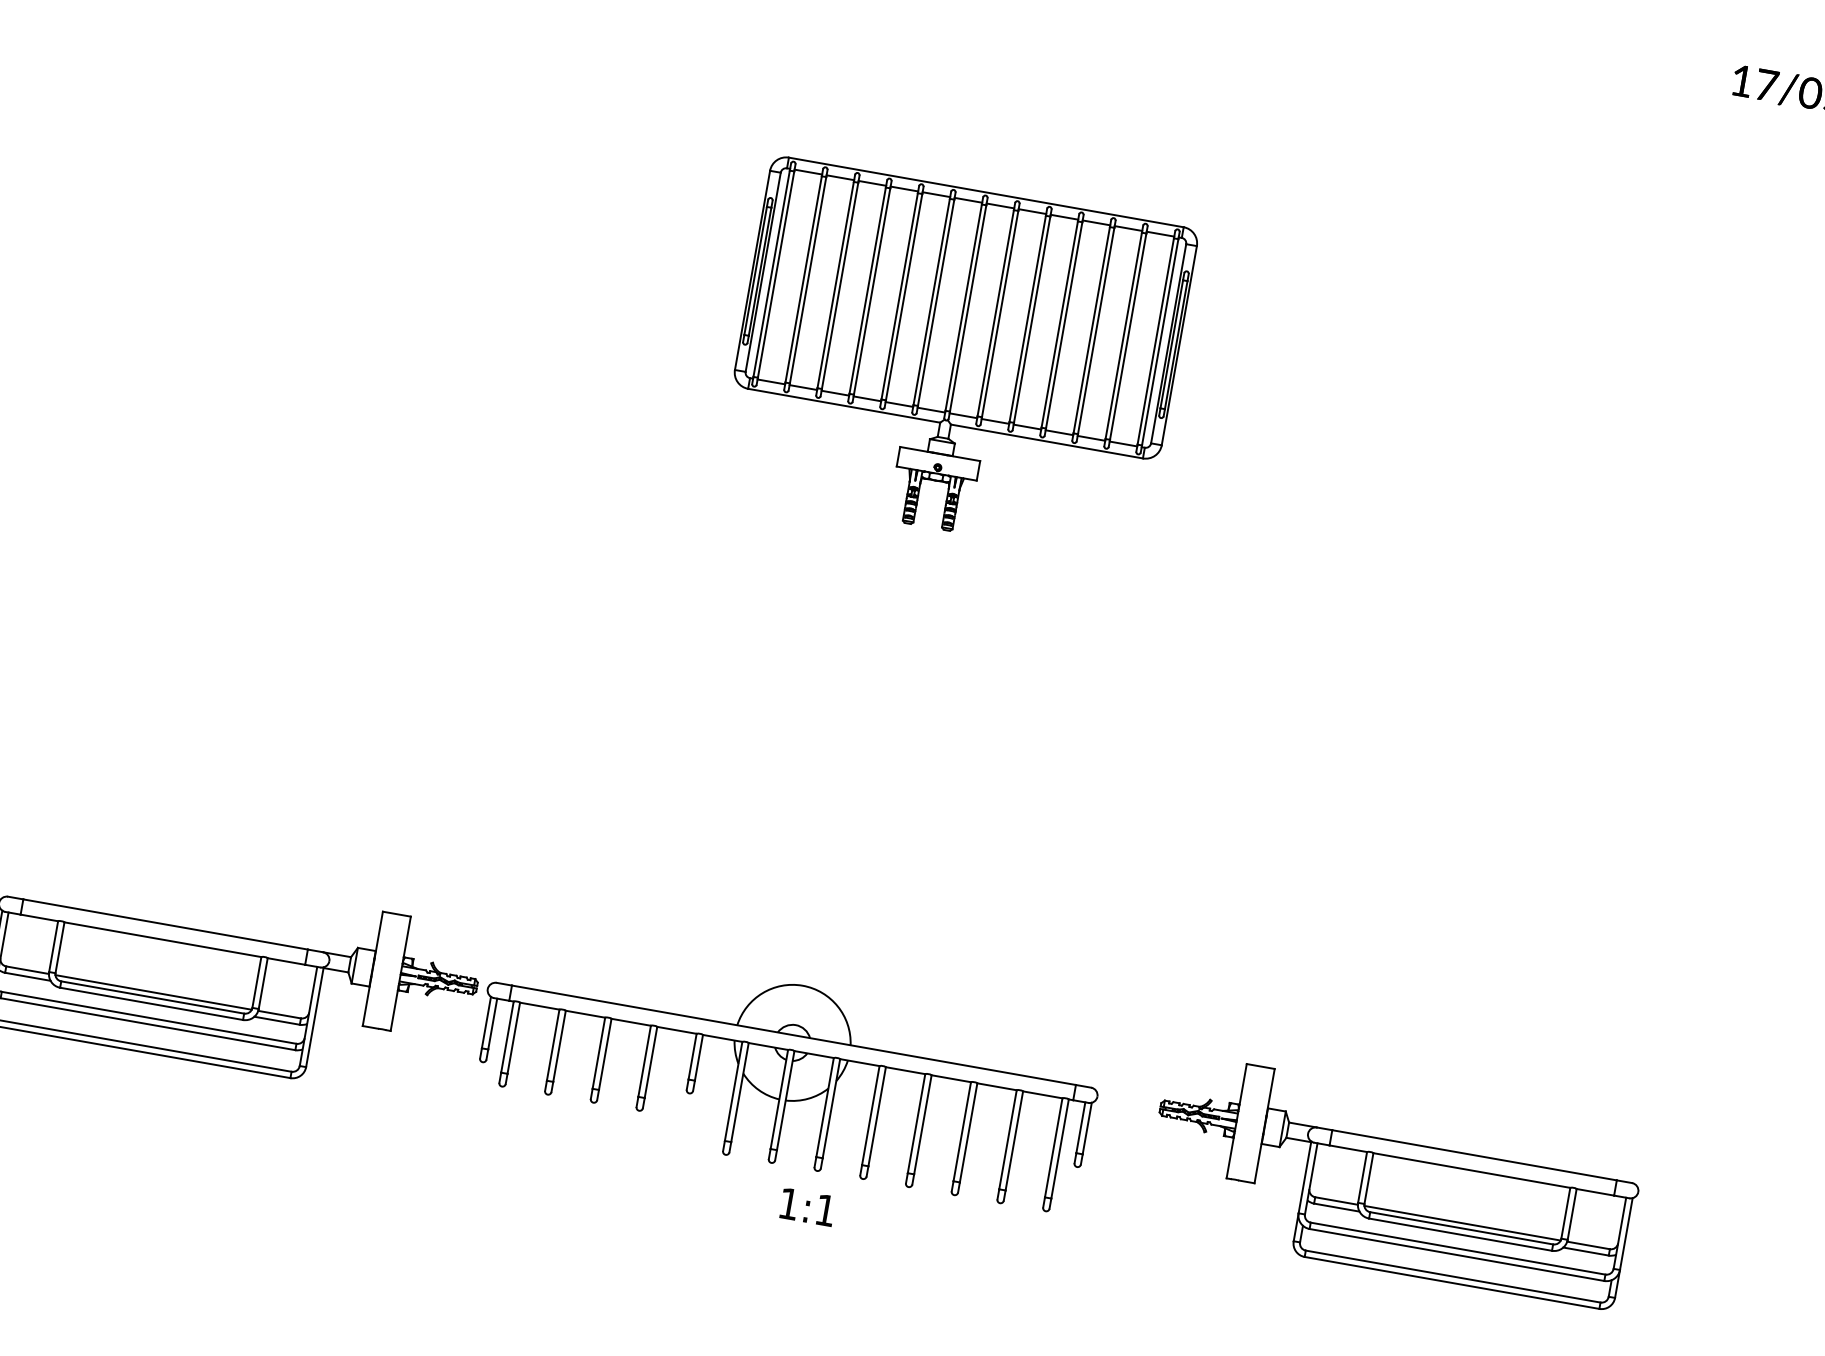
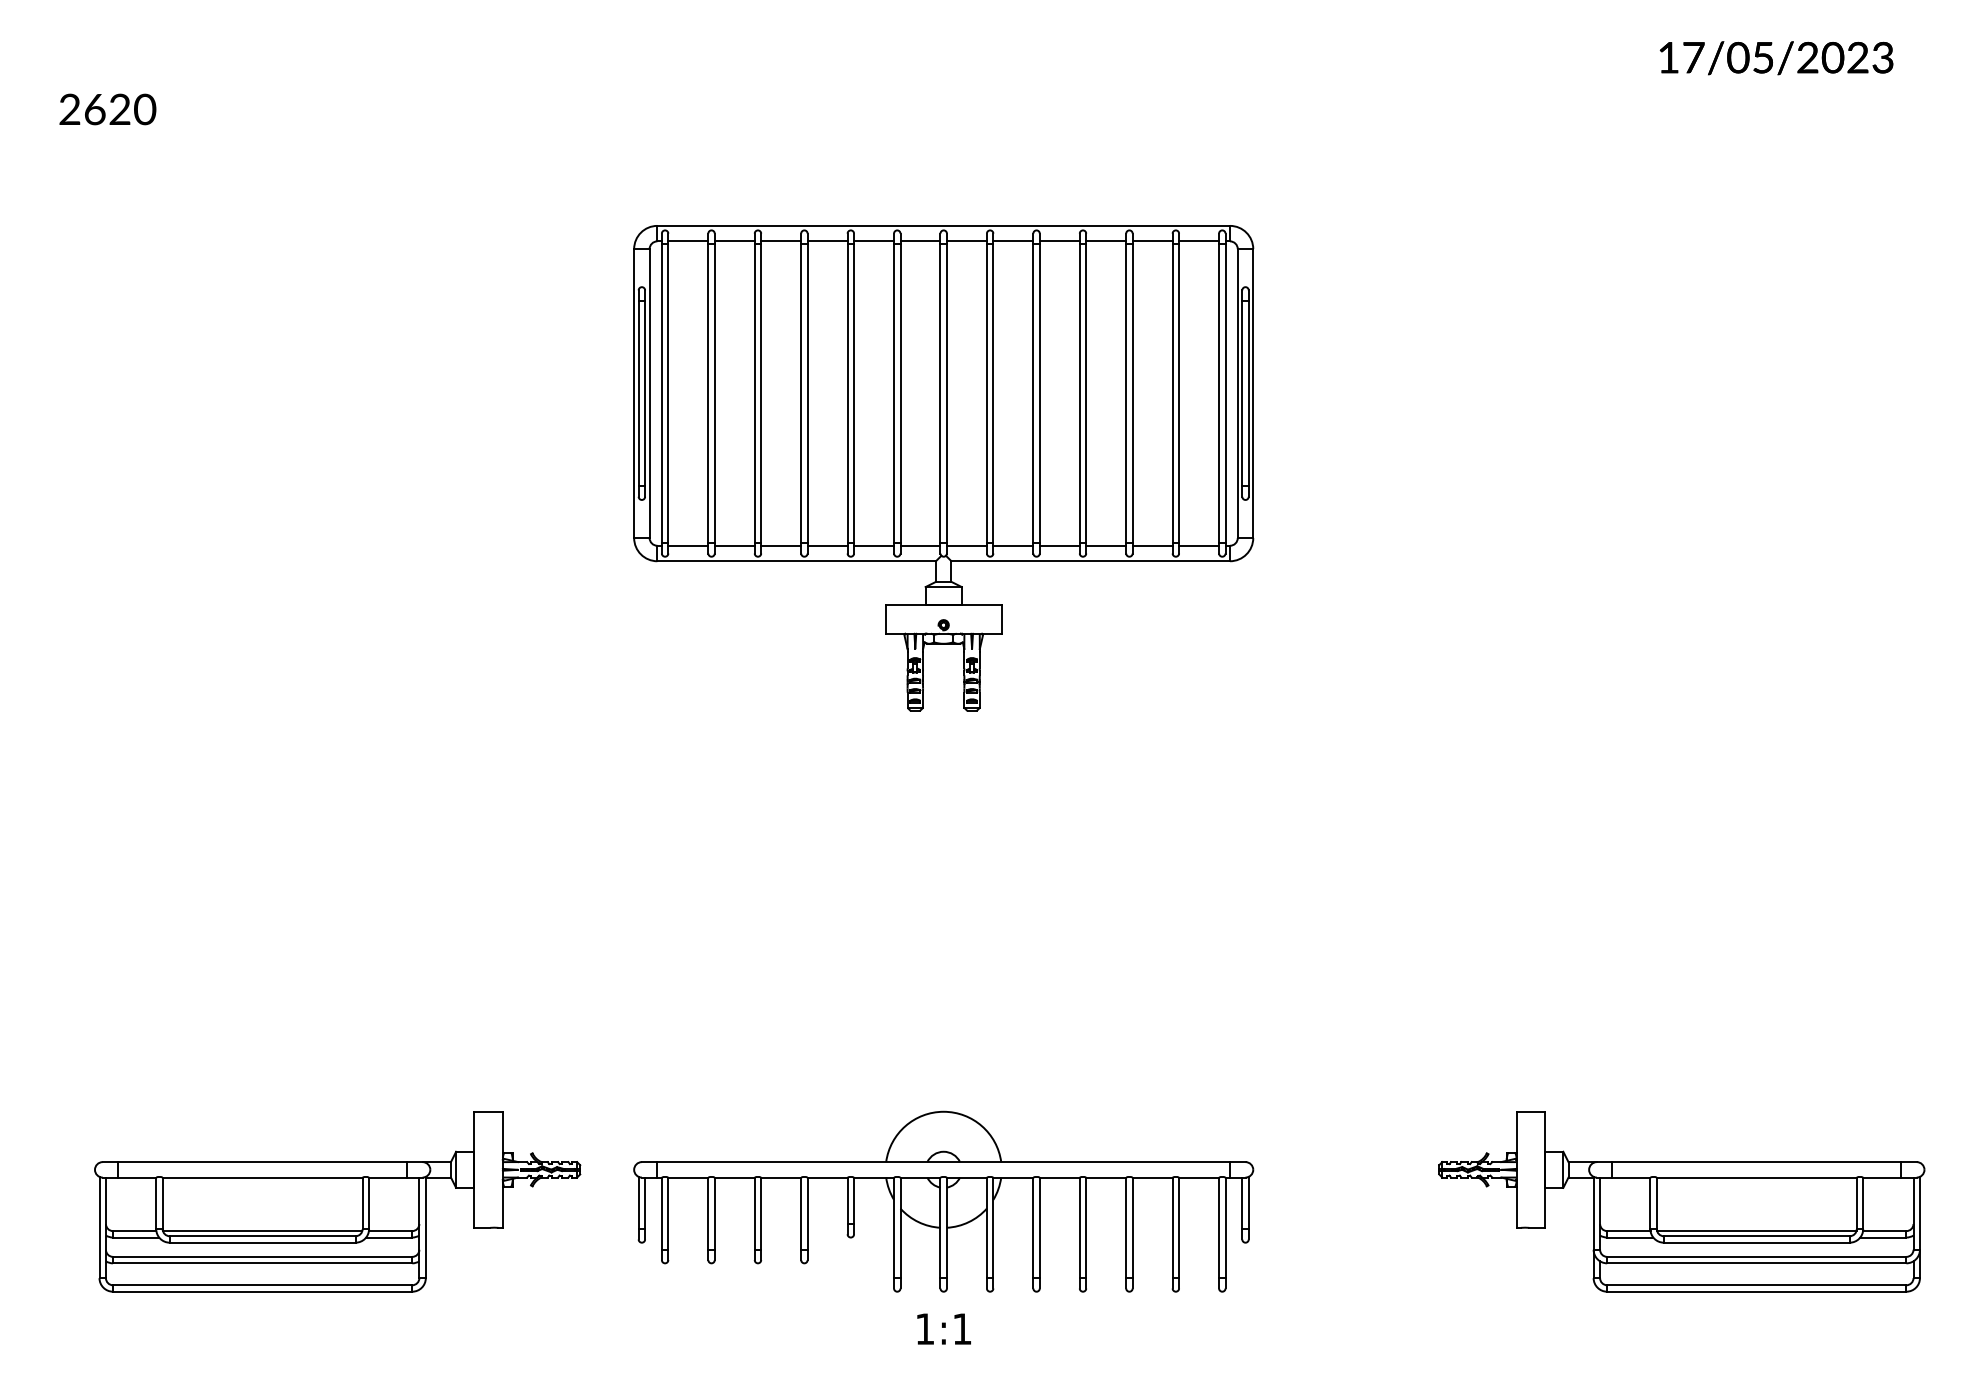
part: (956, 359) -> (943, 468), size x1.43
part: (786, 1074) -> (943, 1201), moved
part: (1393, 1181) -> (1681, 1201), moved

